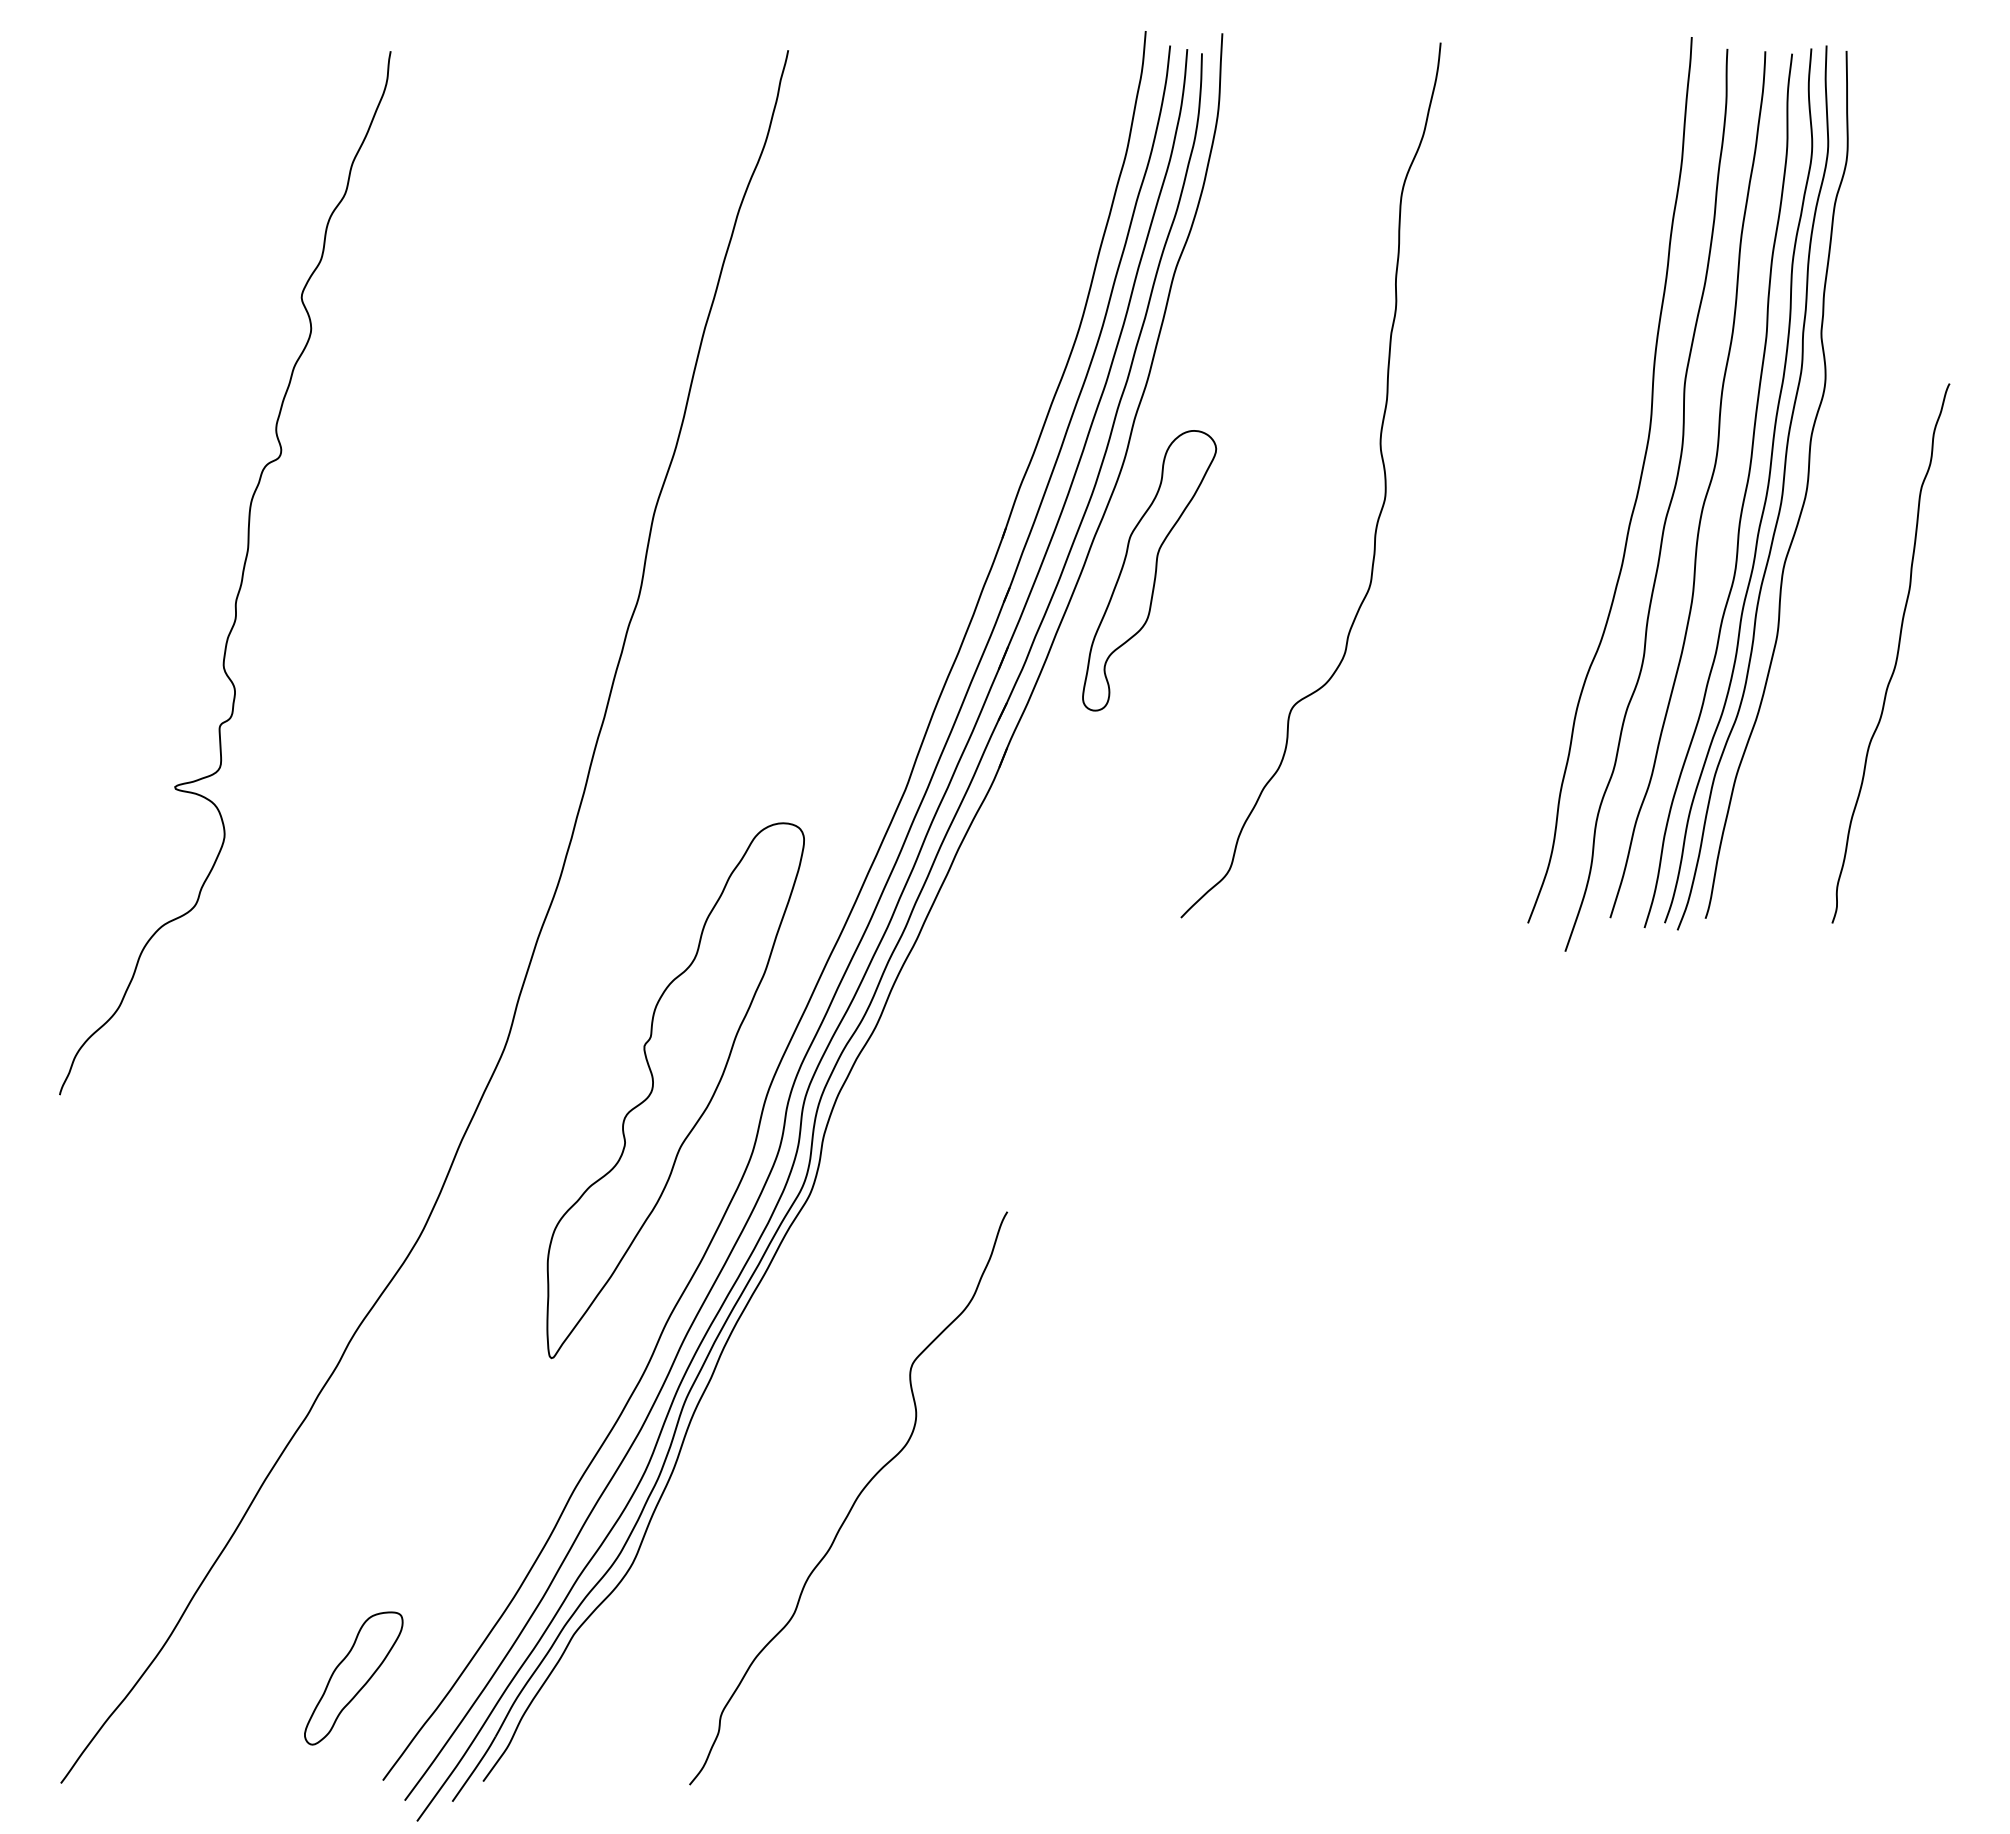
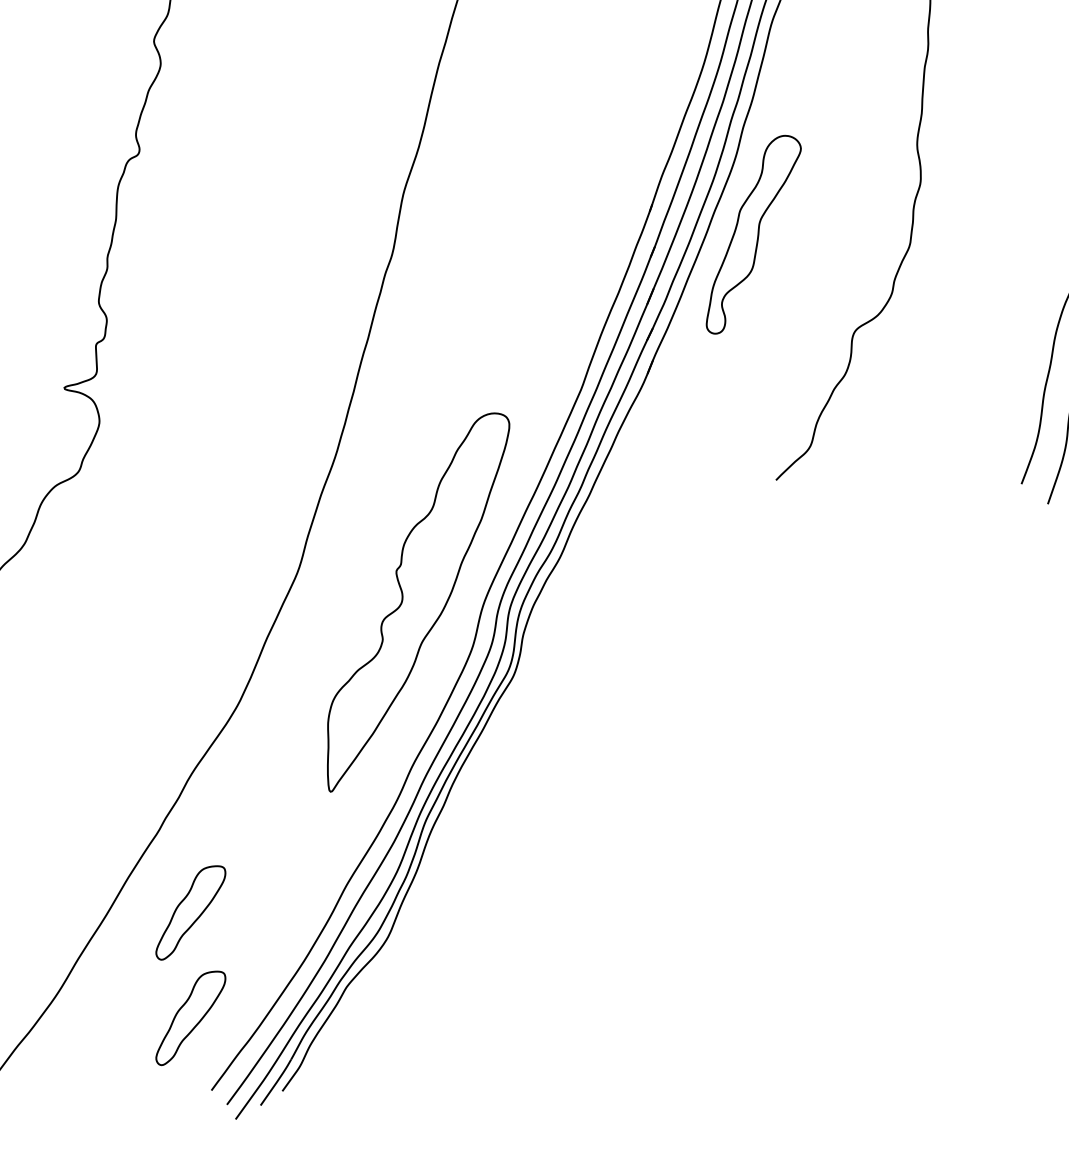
curve: (854, 1500) -> (545, 892), removed
part: (353, 1529) -> (190, 912), added

